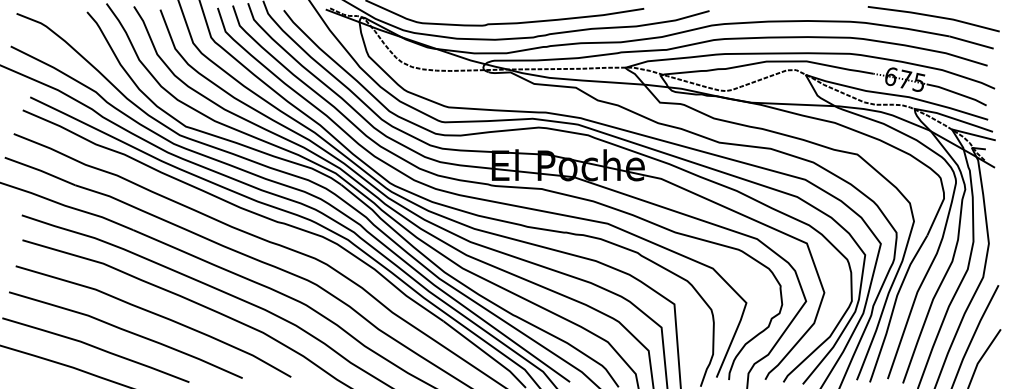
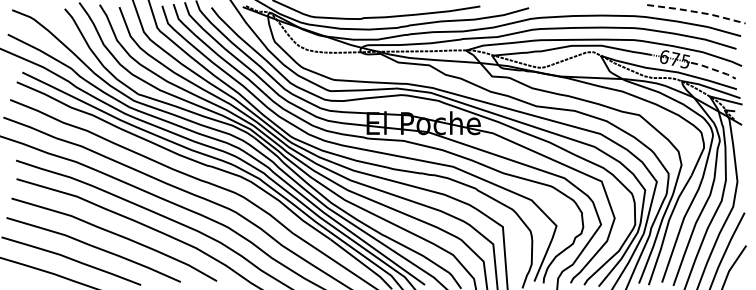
line: (933, 16) -> (696, 12), solid -> dashed
line: (956, 93) -> (713, 69), solid -> dashed

